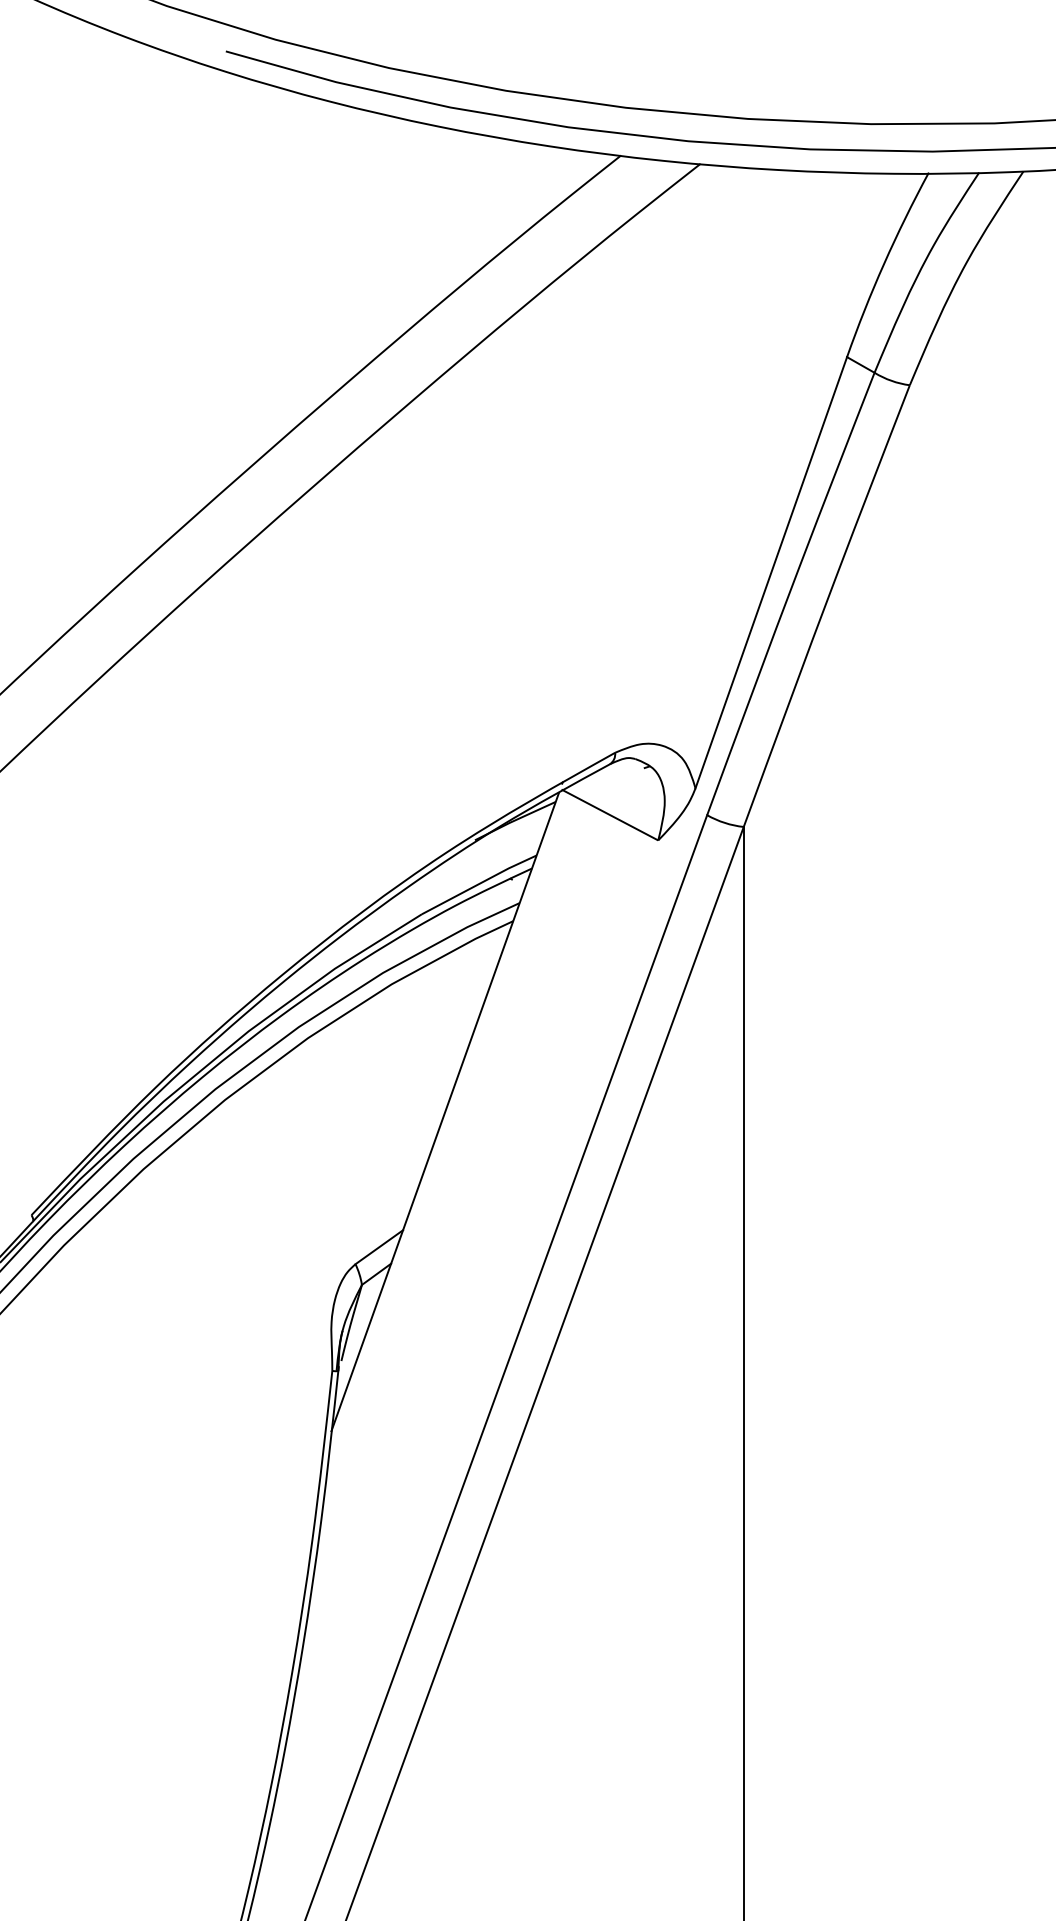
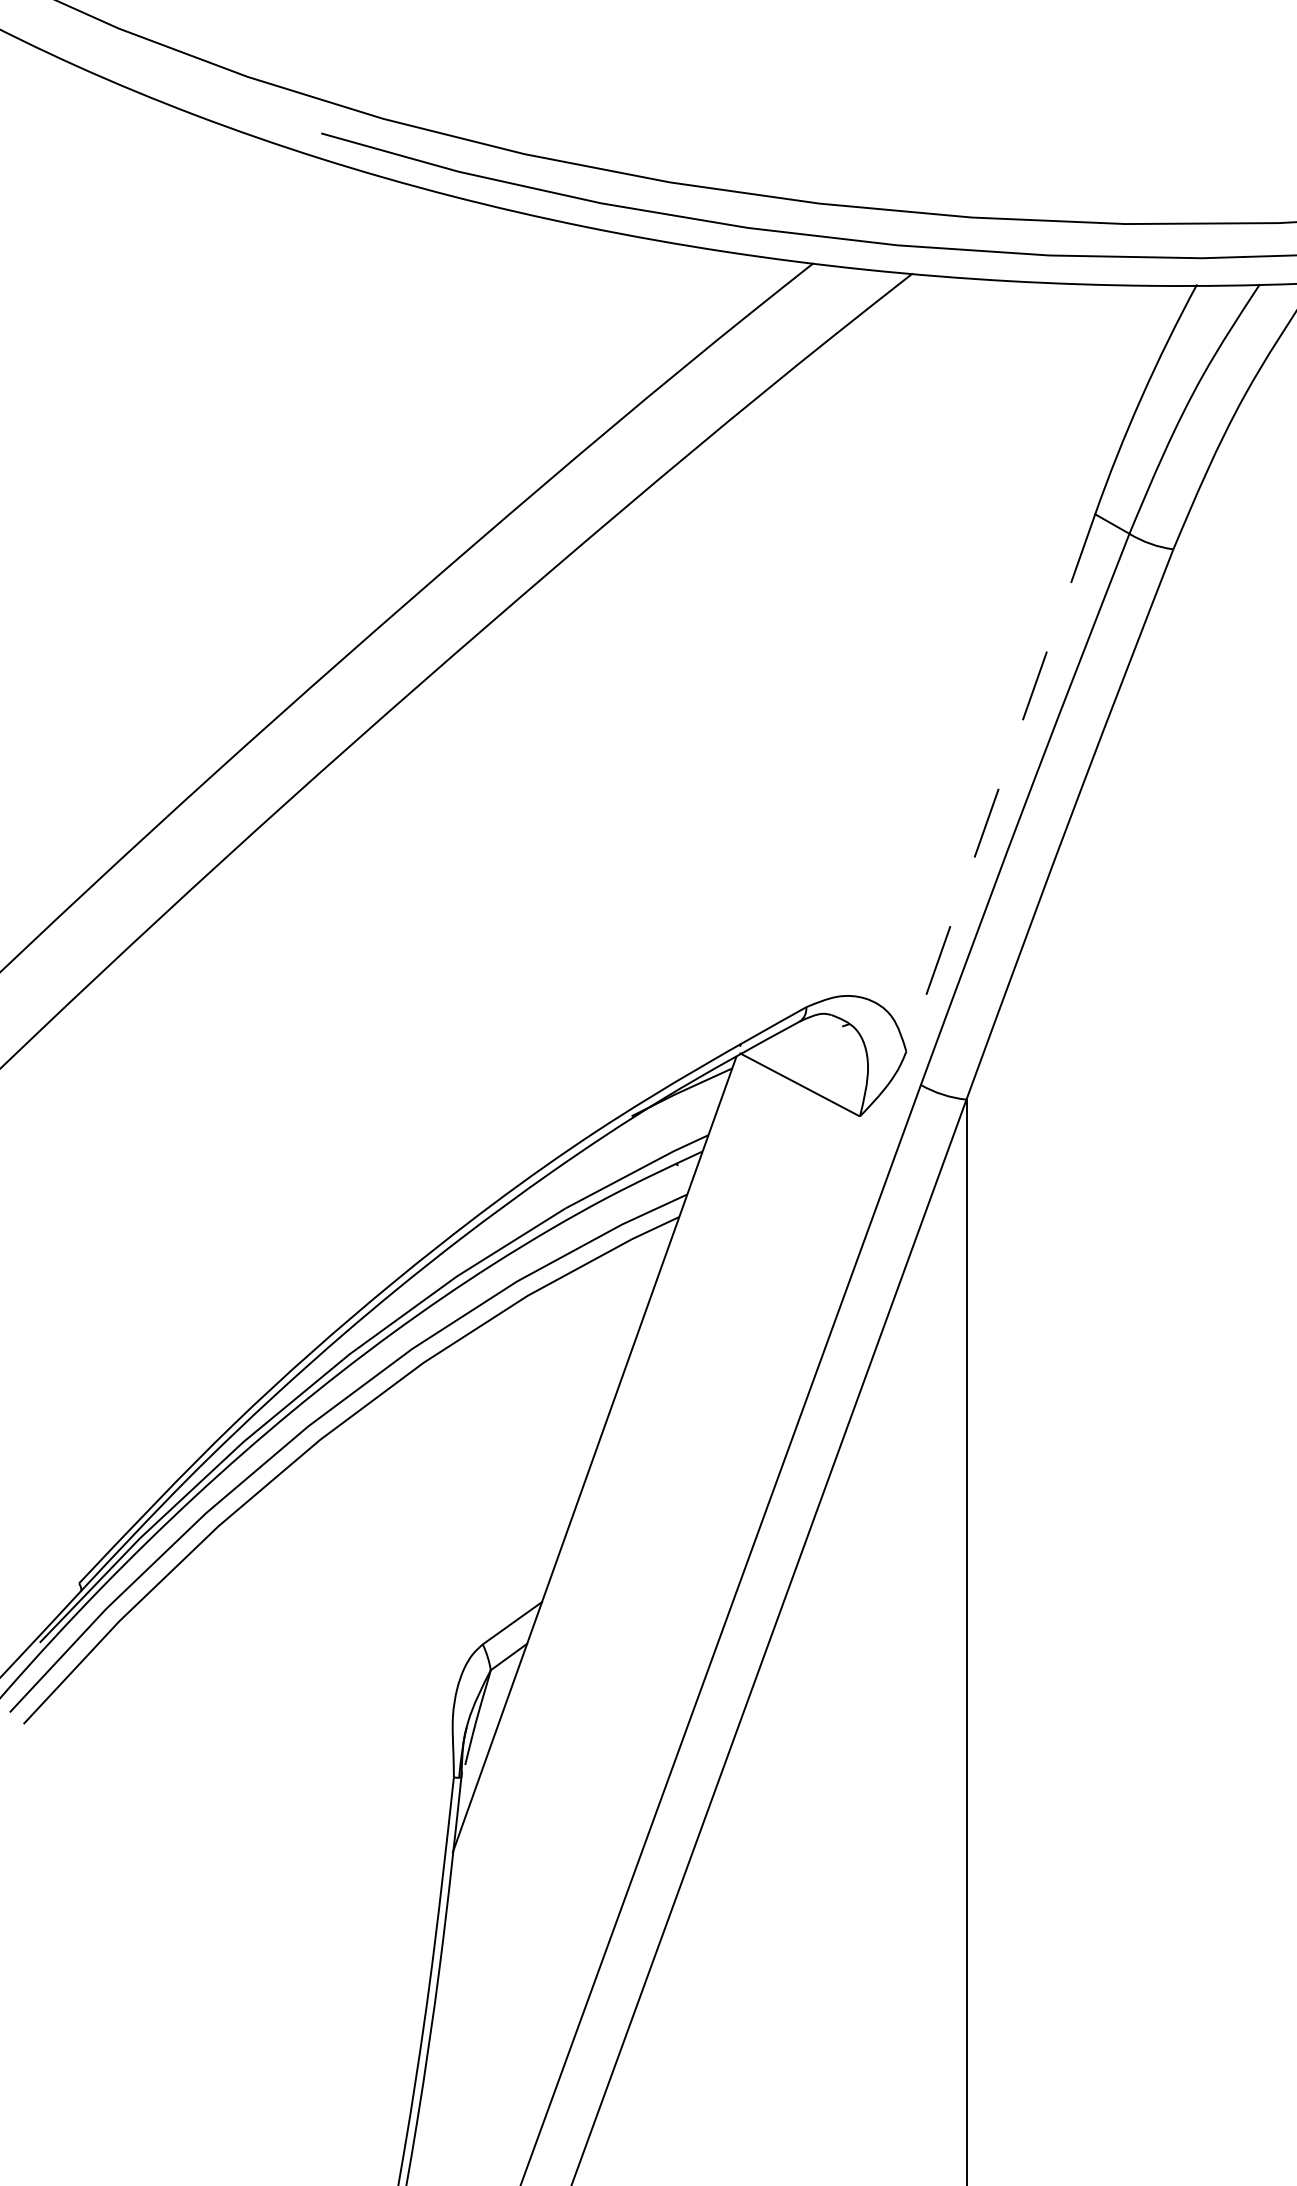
line: (771, 572) -> (1001, 782), solid -> dashed

